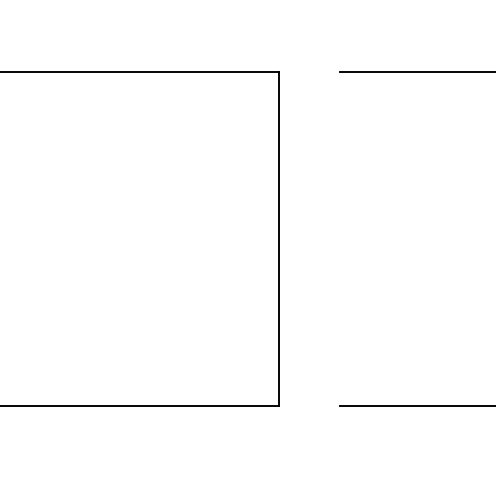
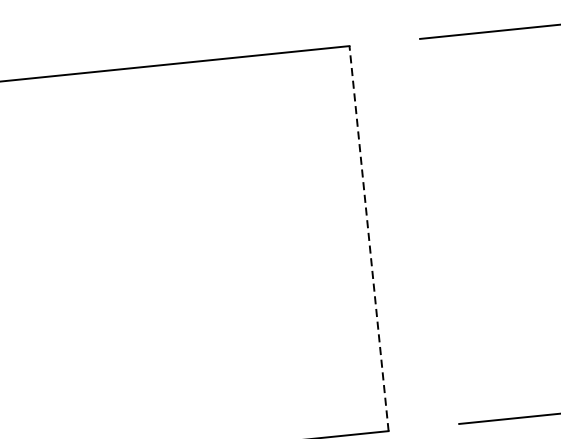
line: (278, 239) -> (368, 238), solid -> dashed

